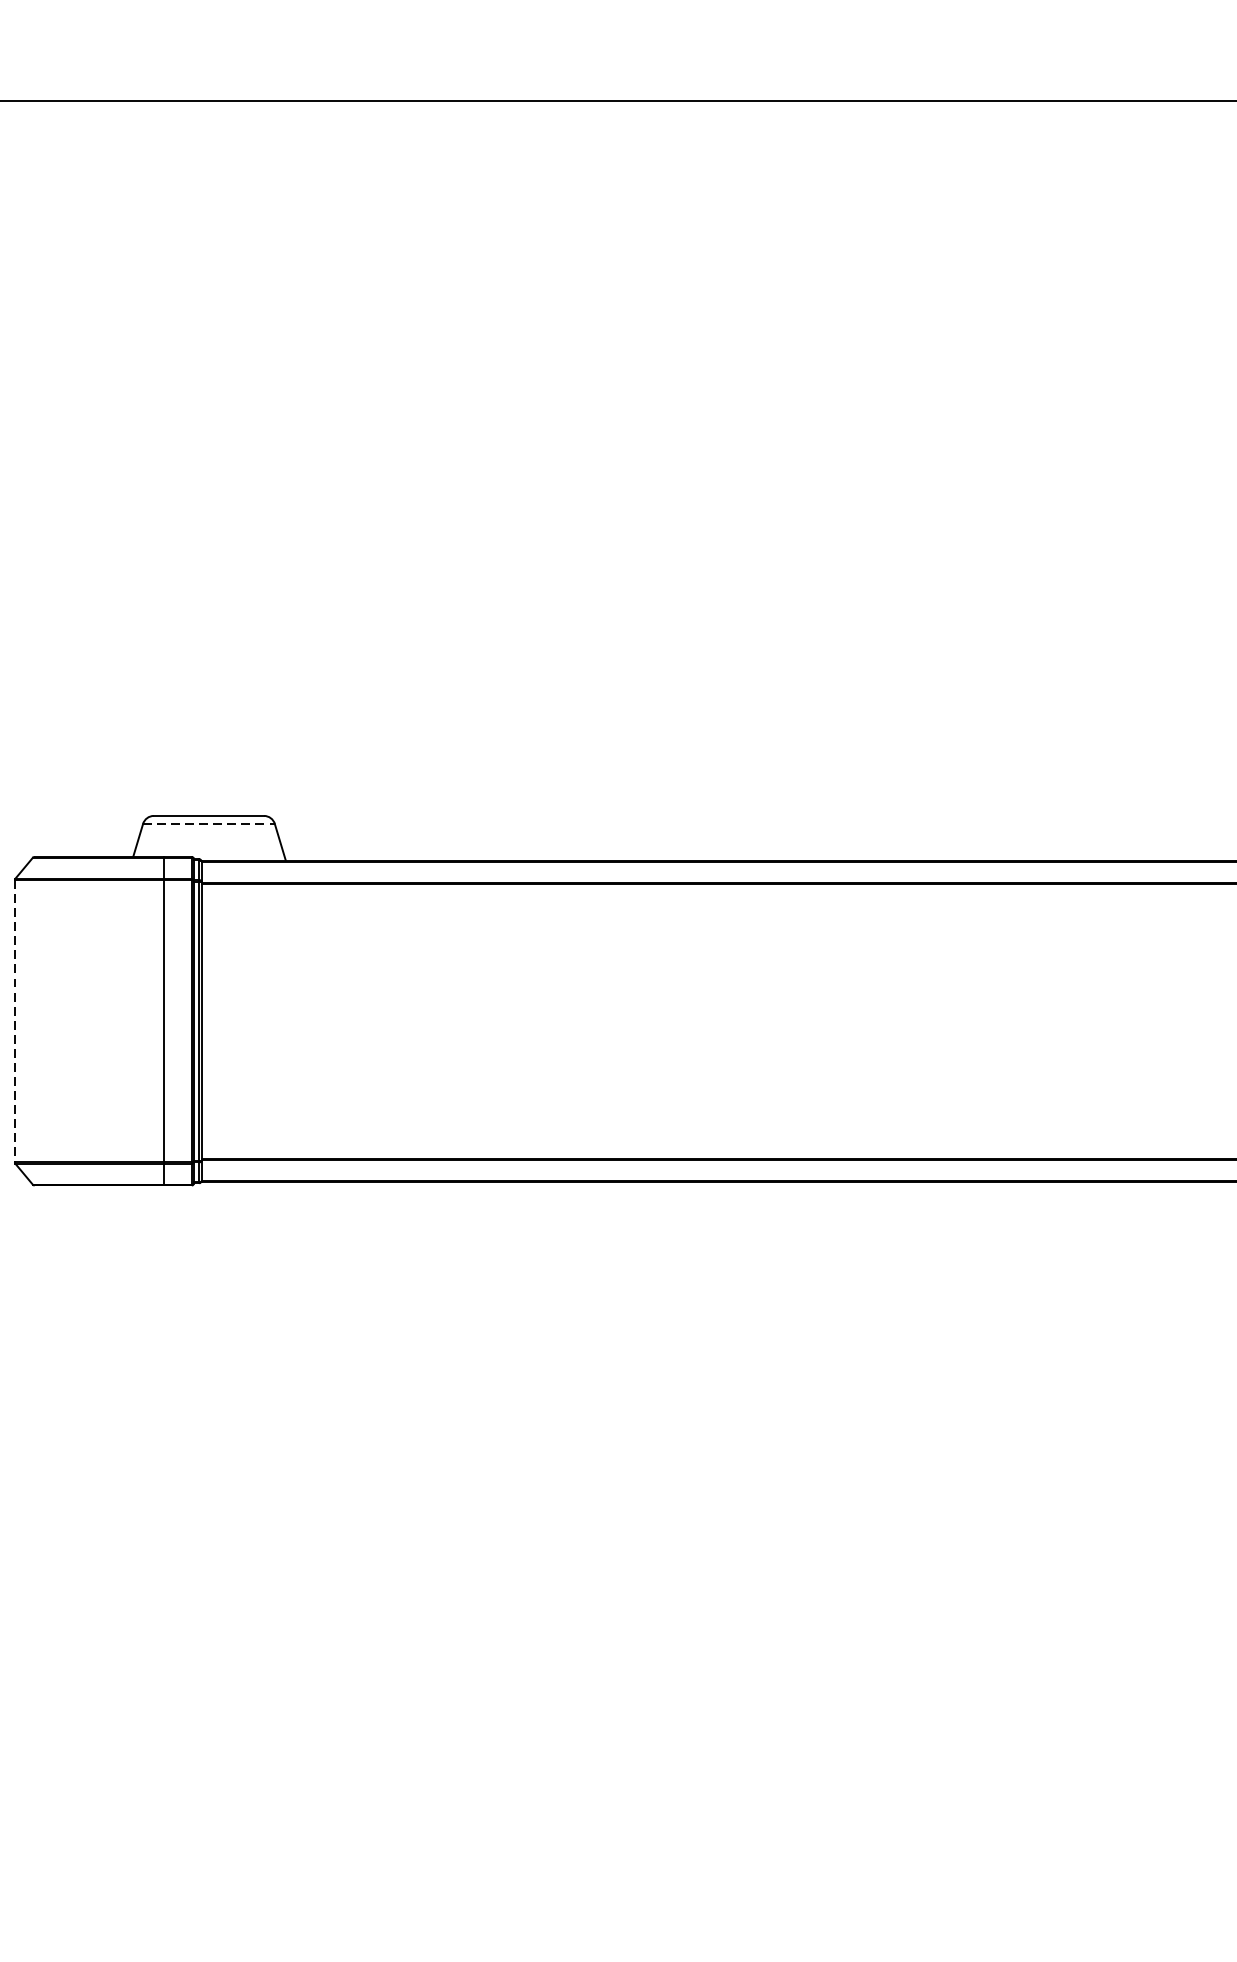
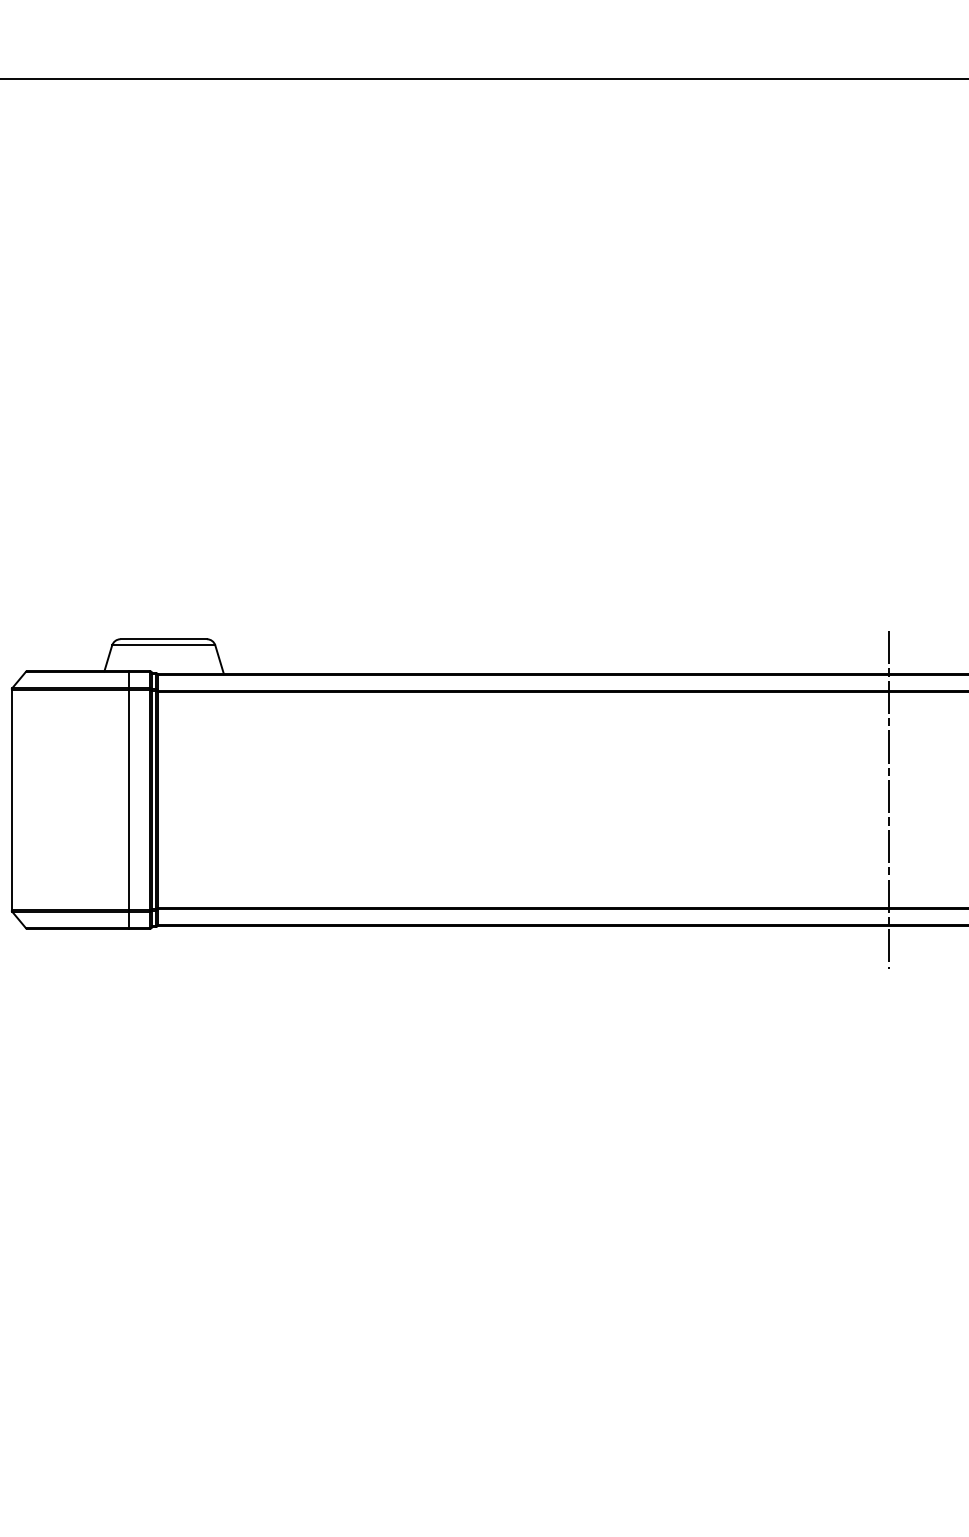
line: (208, 823) -> (163, 645), dashed -> solid
line: (1134, 1020) -> (888, 799), added
line: (14, 1021) -> (11, 800), dashed -> solid

